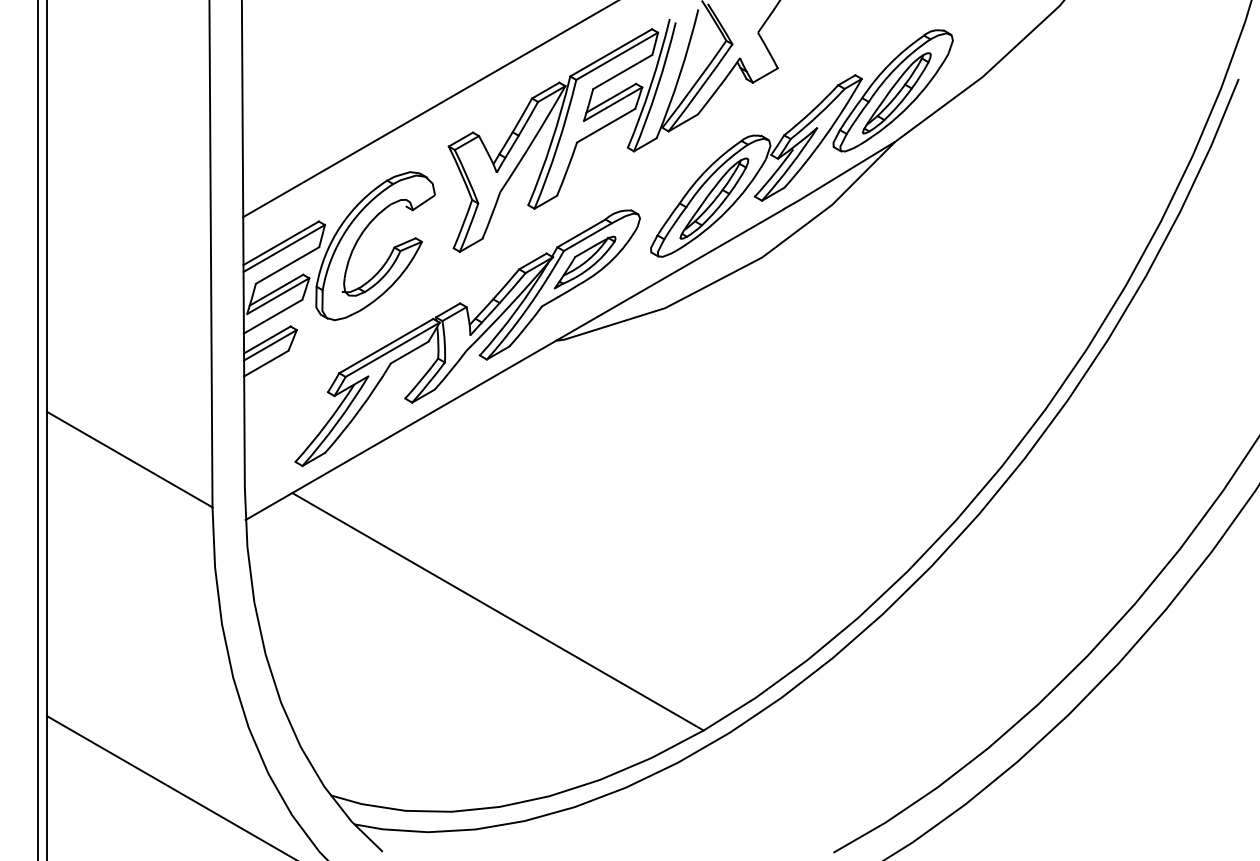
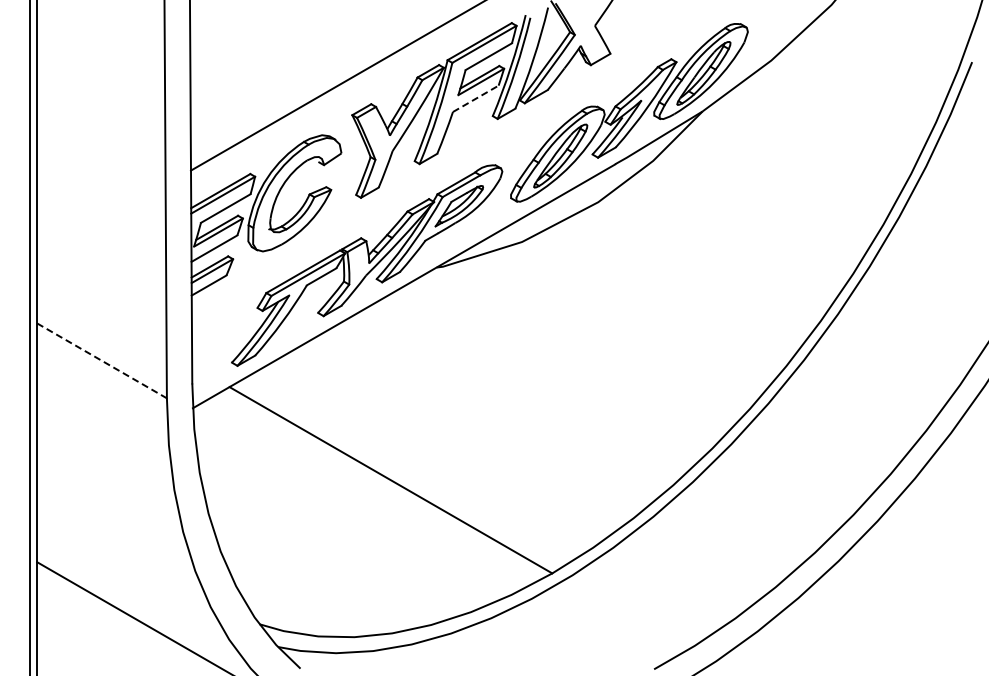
line: (607, 125) -> (476, 98), solid -> dashed
line: (130, 459) -> (102, 360), solid -> dashed

